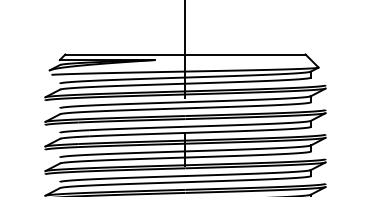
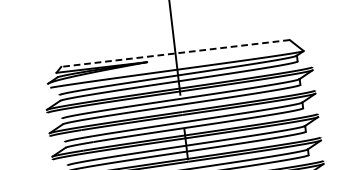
line: (184, 54) -> (174, 53), solid -> dashed

